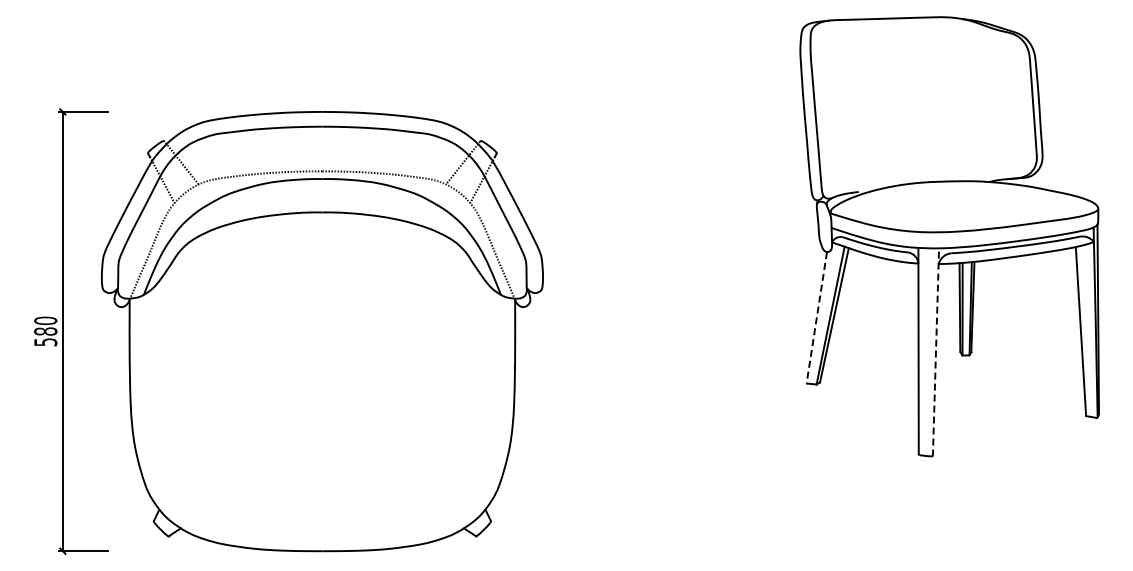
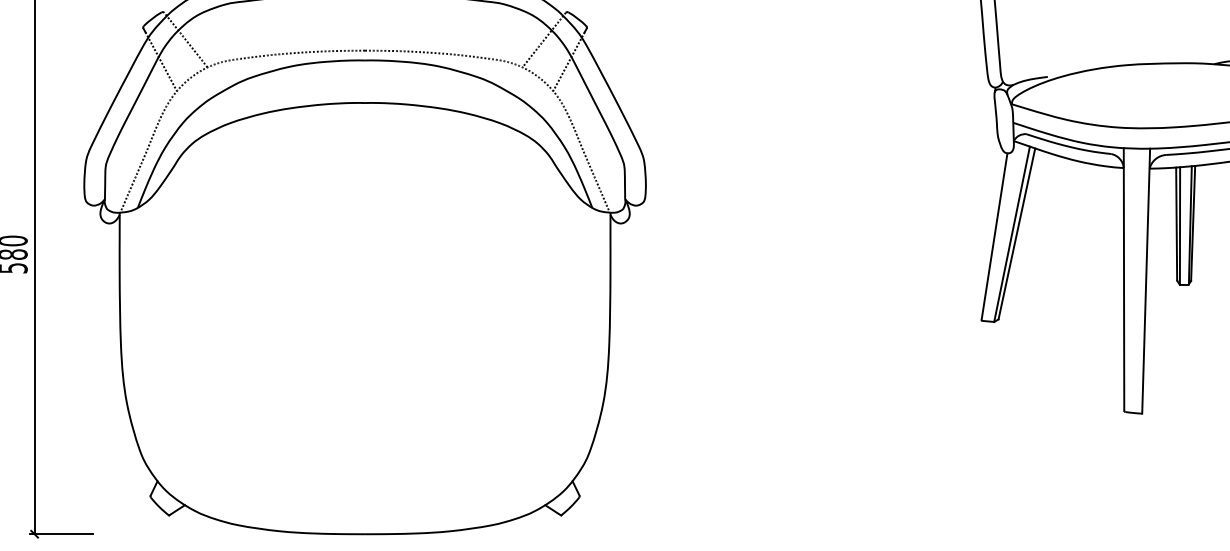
line: (816, 317) -> (994, 236), dashed -> solid
line: (936, 351) -> (1146, 280), dashed -> solid

